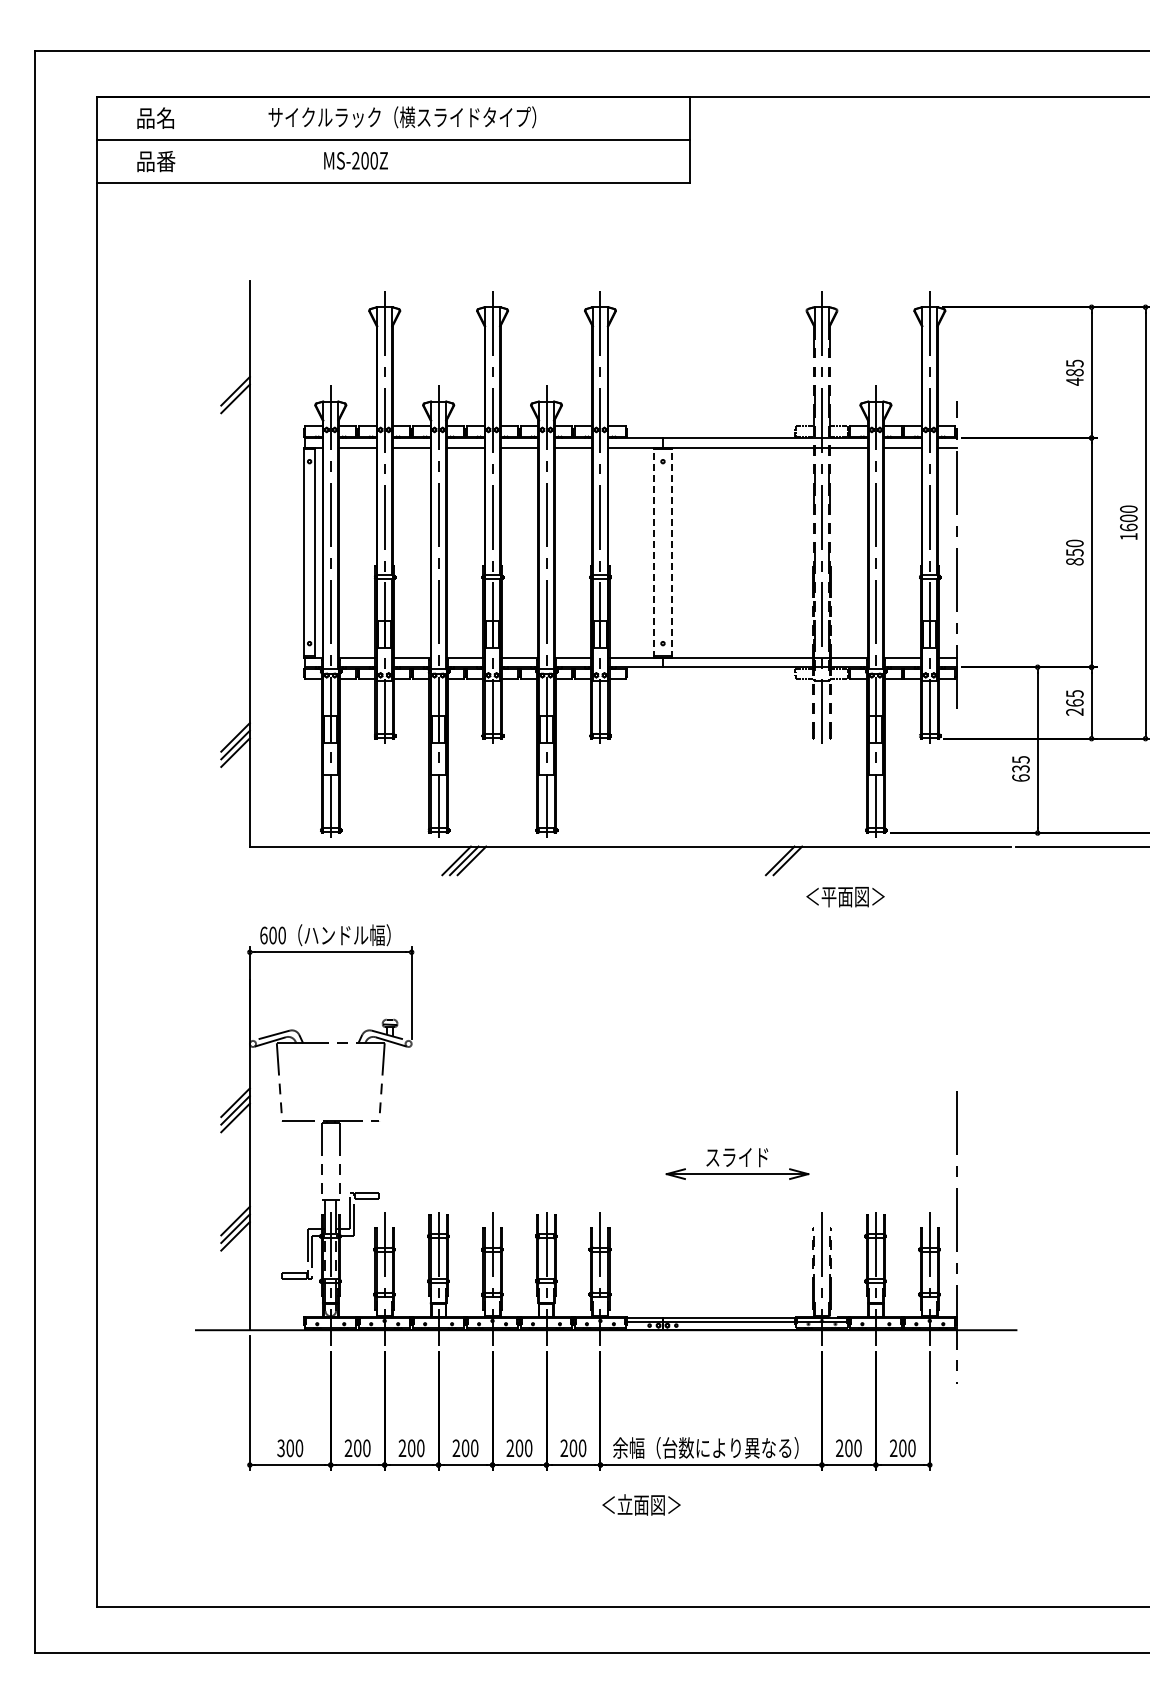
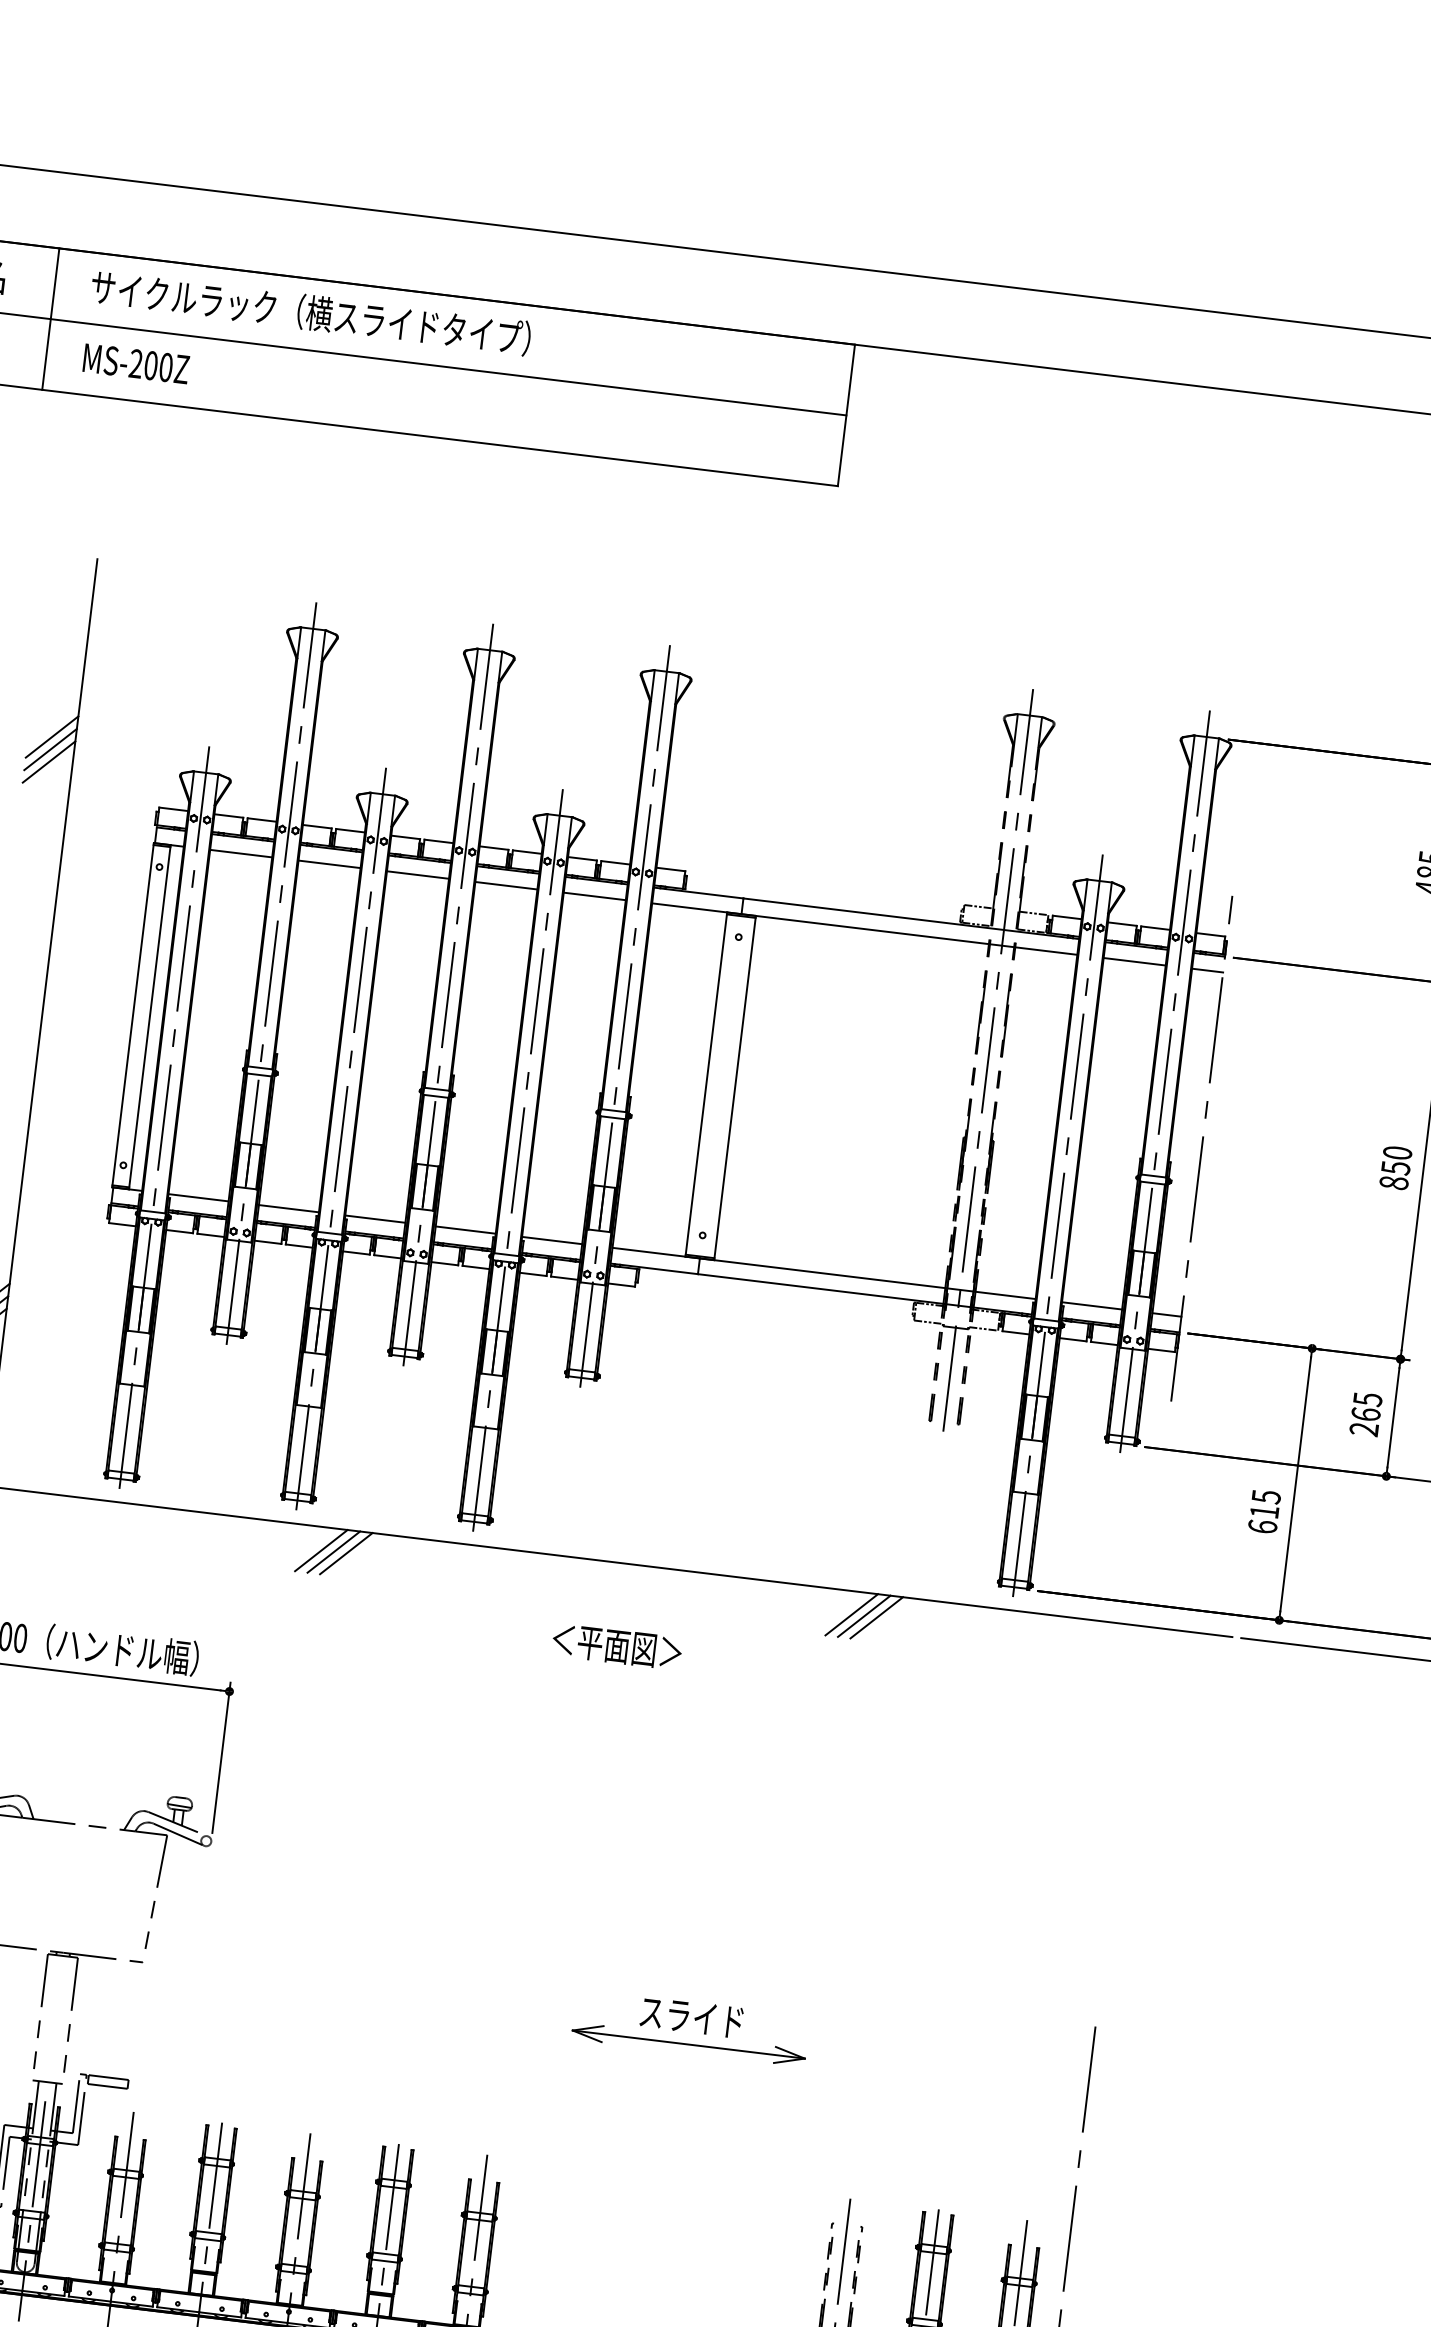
text: (402, 117) -> (311, 313), moved
line: (204, 139) -> (51, 318), added
text: (355, 160) -> (135, 363), moved
line: (235, 406) -> (48, 761), added
line: (654, 552) -> (706, 1084), dashed -> solid
line: (671, 552) -> (734, 1087), dashed -> solid
text: (1020, 768) -> (1263, 1511), 635 -> 615
line: (795, 860) -> (876, 1617), added
text: (845, 897) -> (617, 1647), moved
part: (737, 1163) -> (690, 2027), moved

